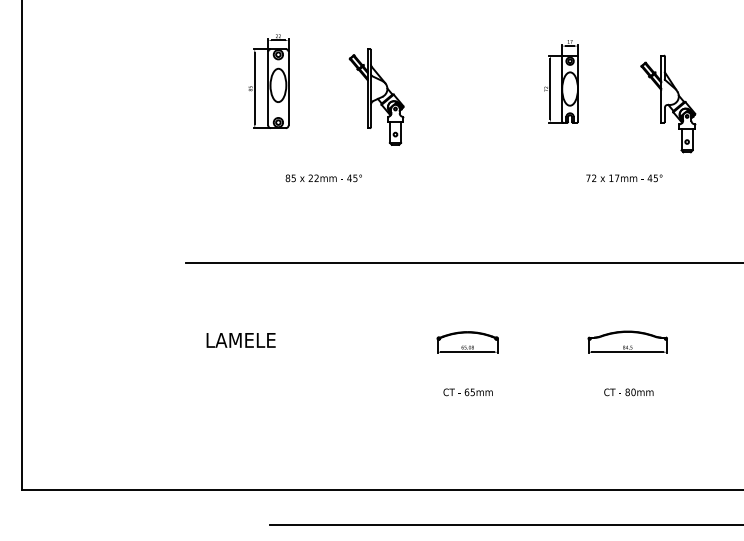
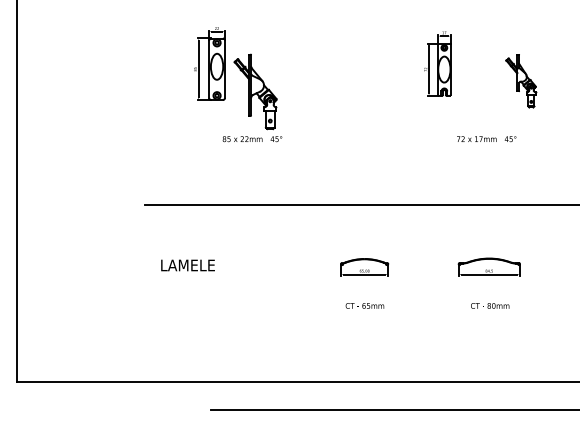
part: (376, 96) -> (255, 91), moved
part: (669, 103) -> (521, 80), size x0.7

